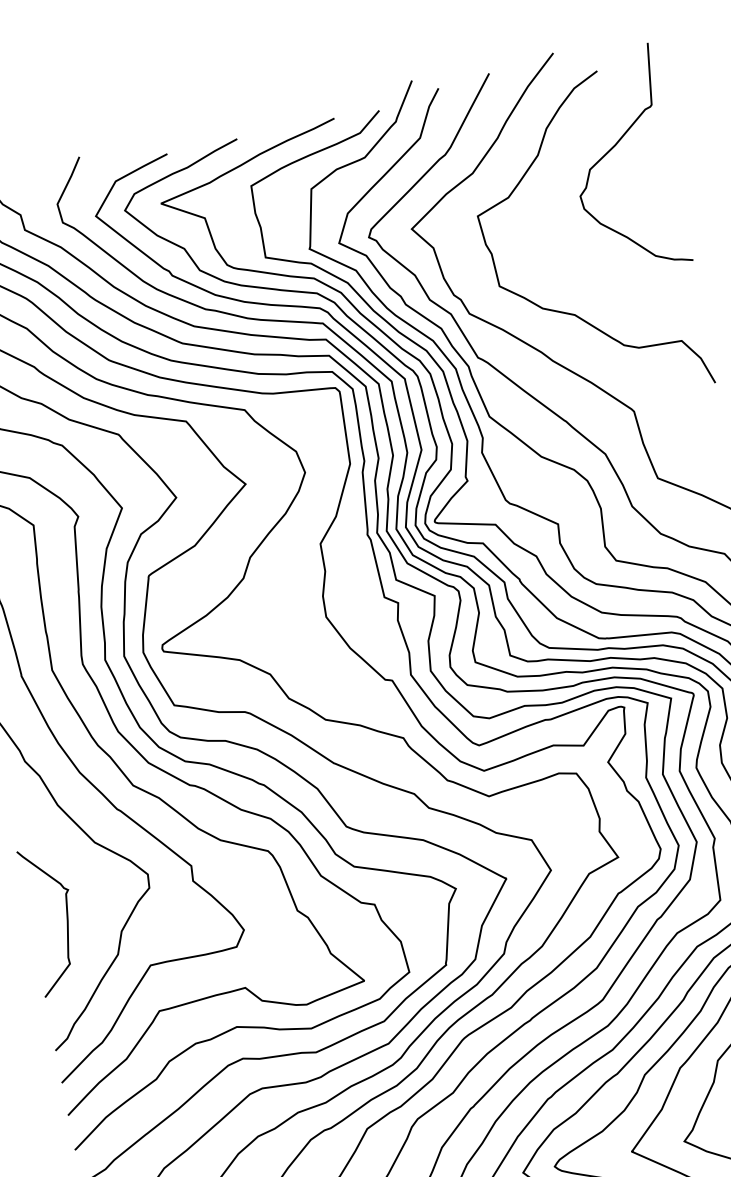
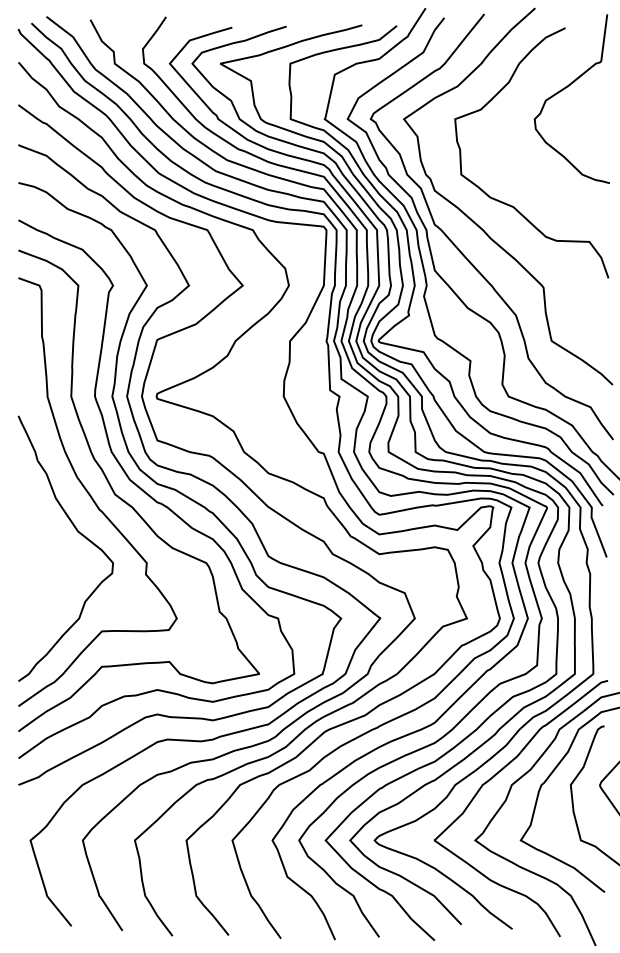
curve: (65, 917) -> (45, 583), removed

